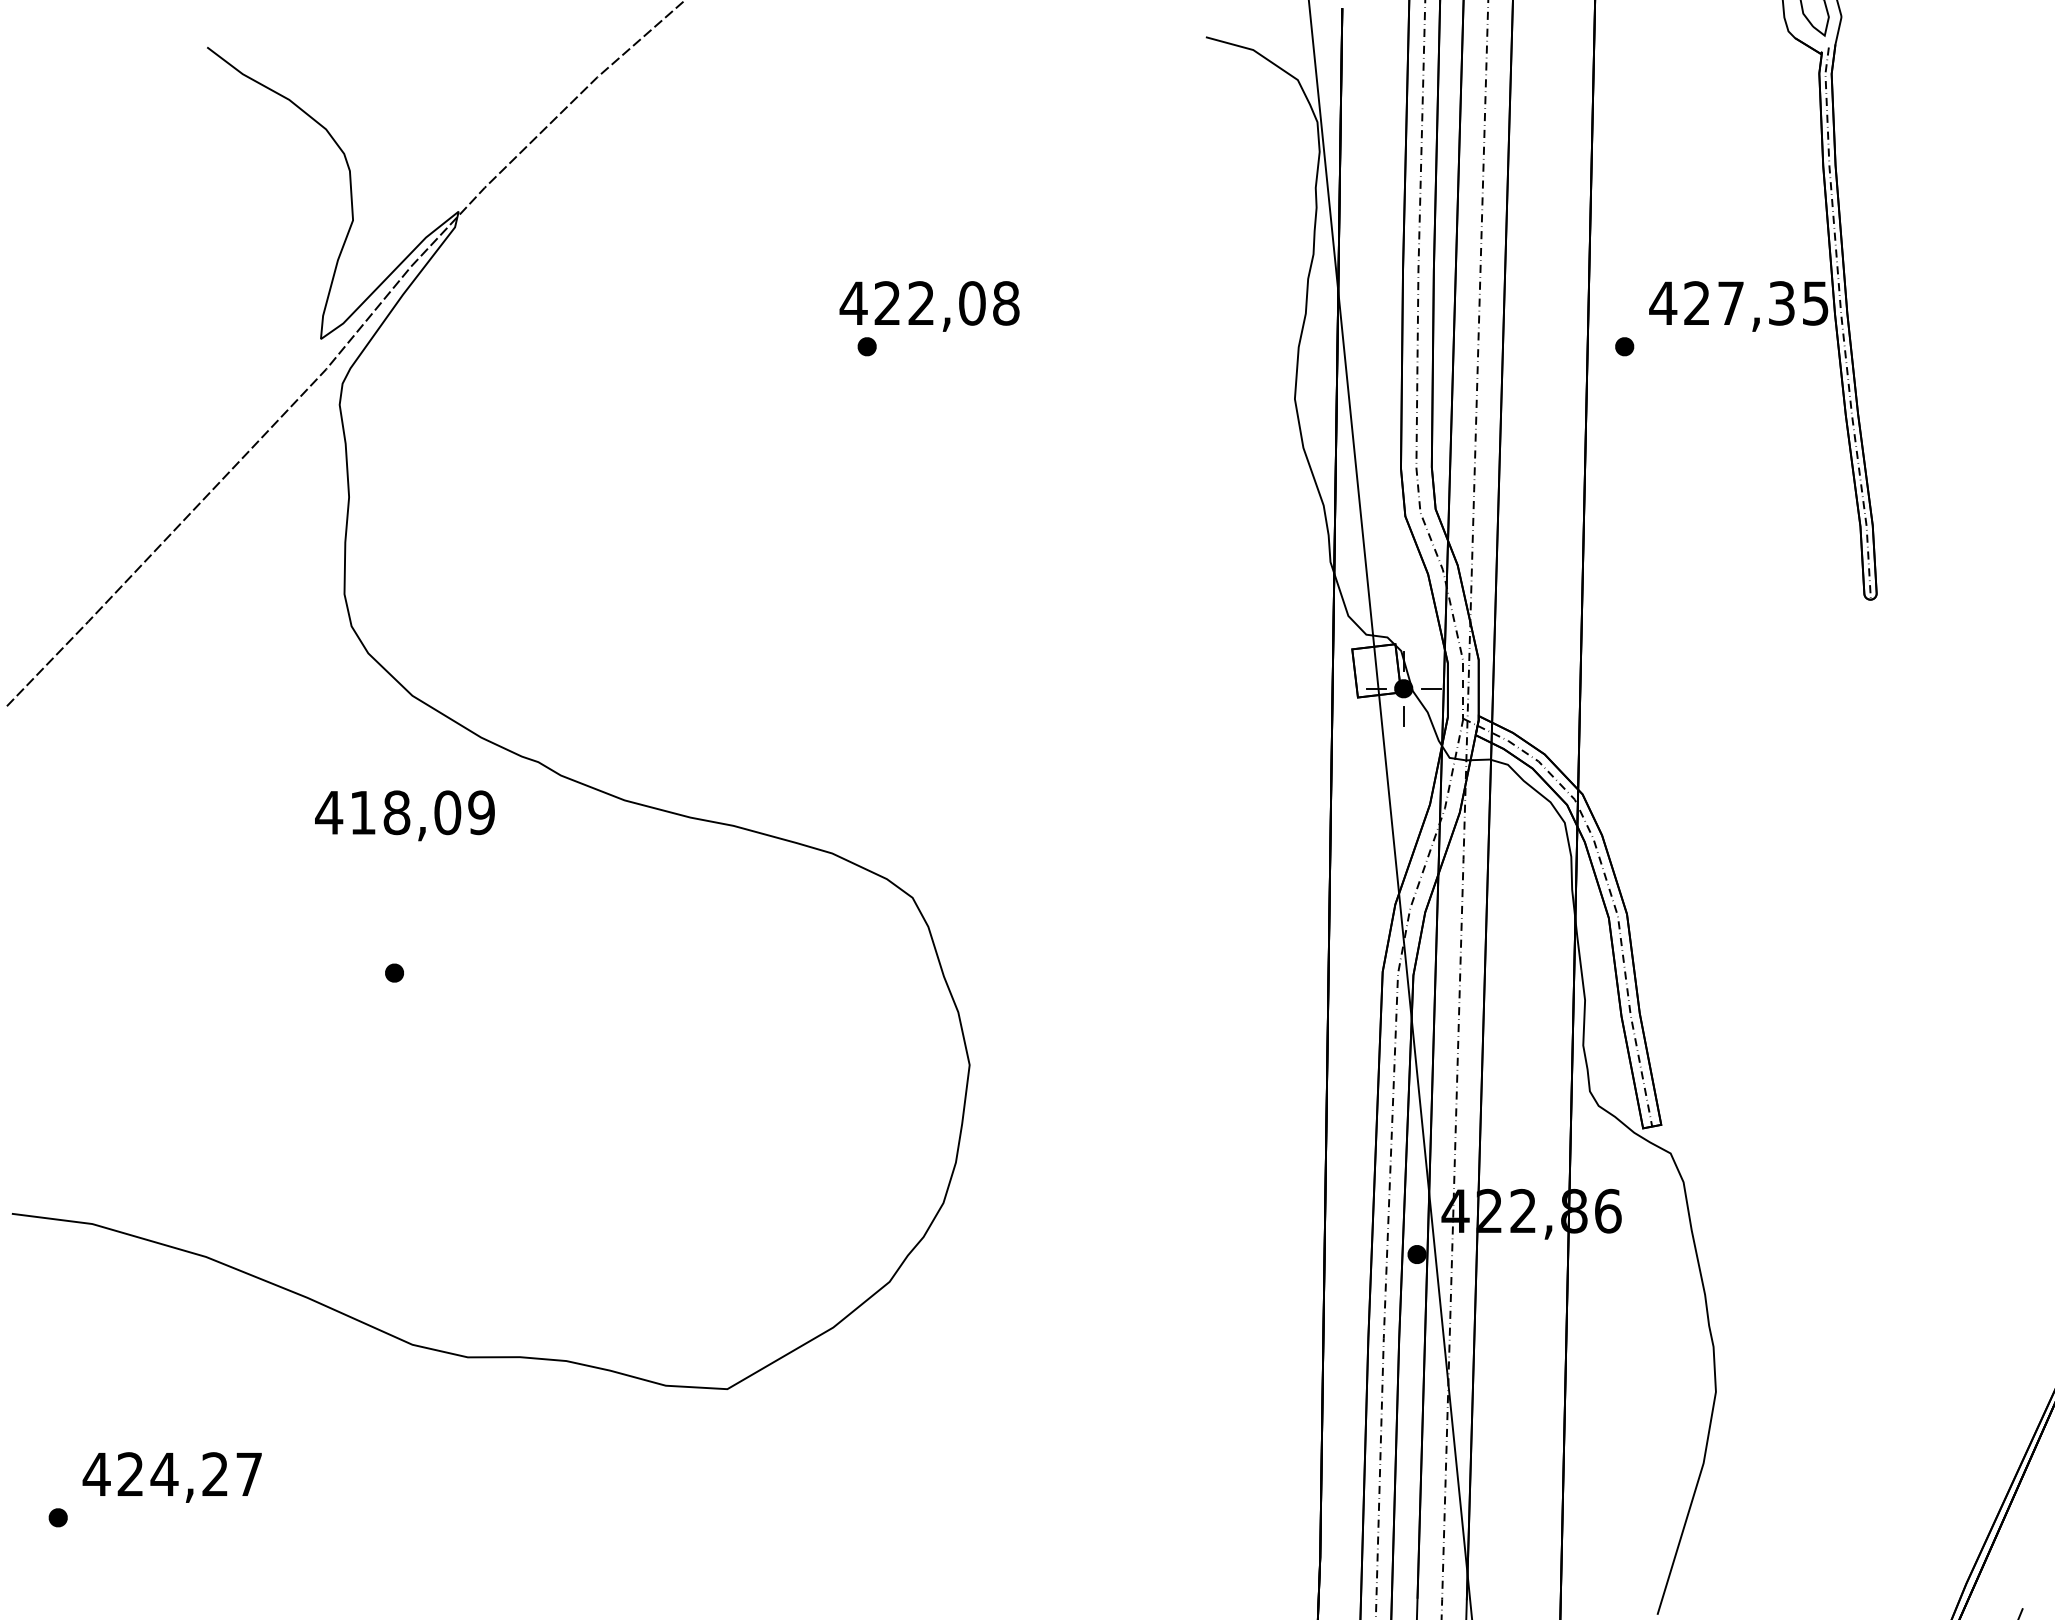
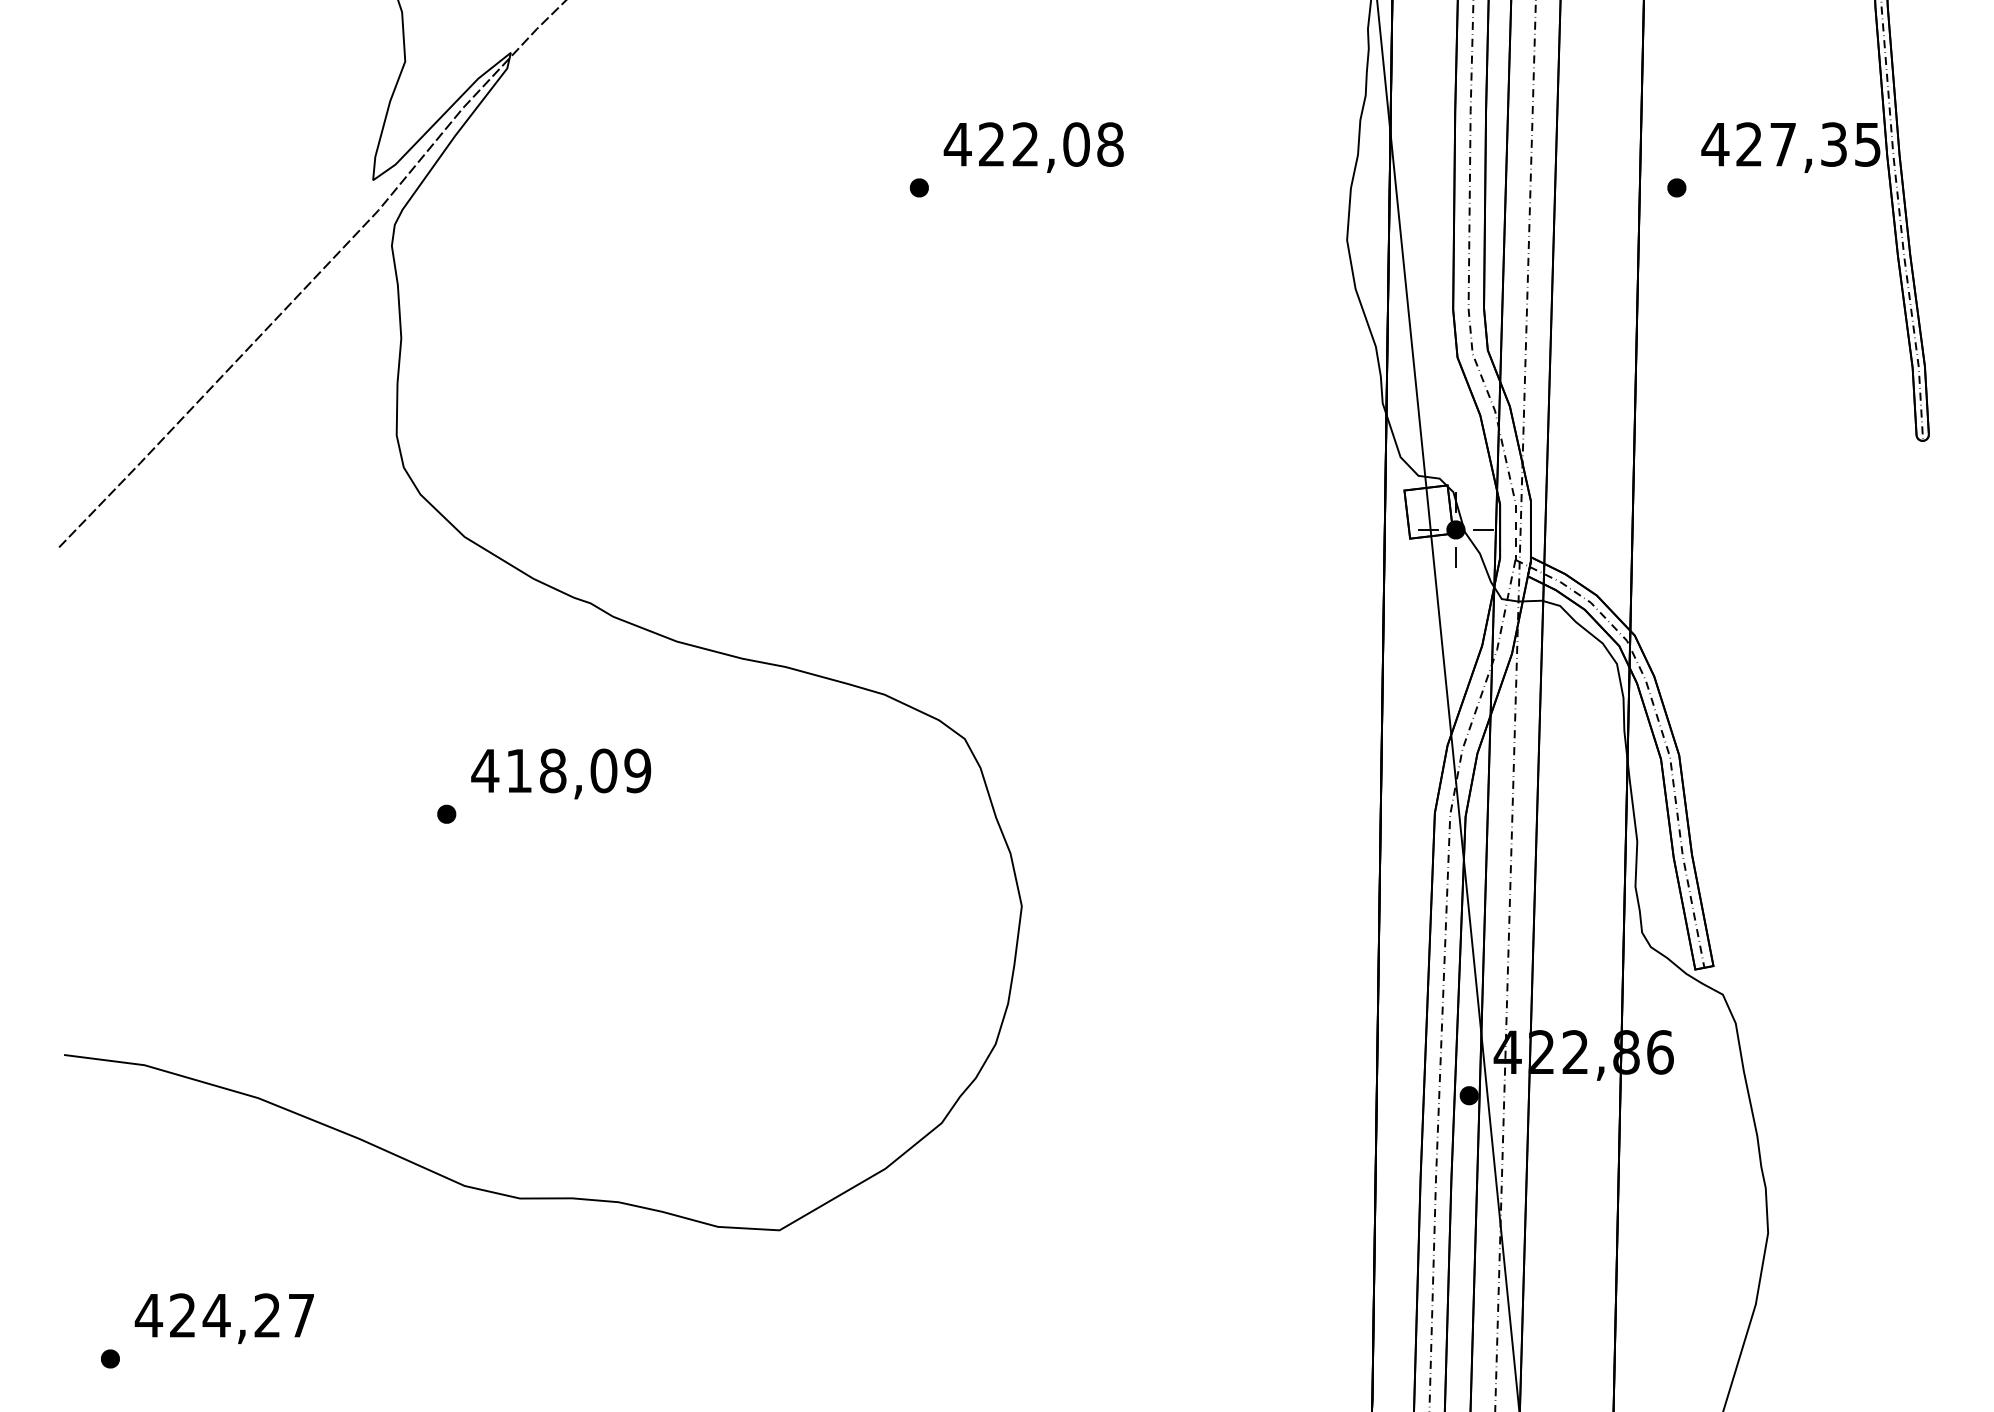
text: (929, 306) -> (1033, 147), moved
text: (404, 815) -> (560, 773), moved

